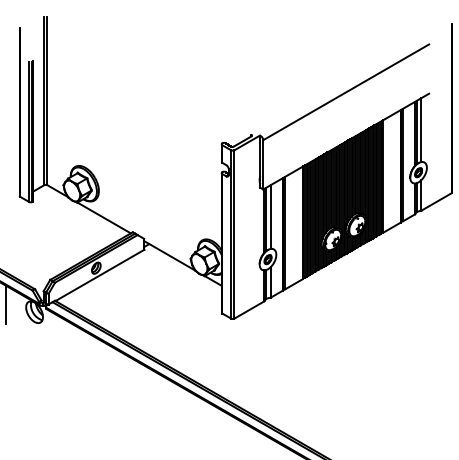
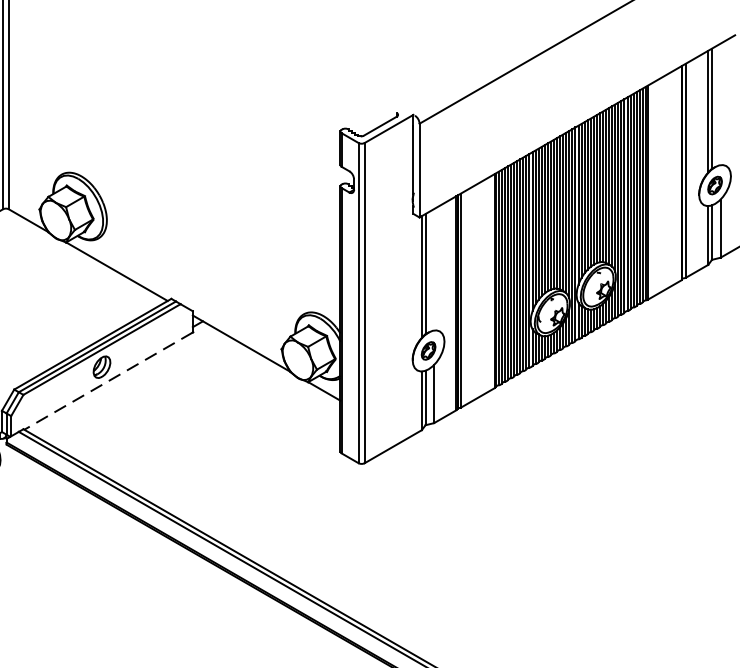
line: (421, 129) -> (720, 103), removed
line: (270, 216) -> (433, 268), removed
line: (99, 275) -> (108, 381), solid -> dashed

